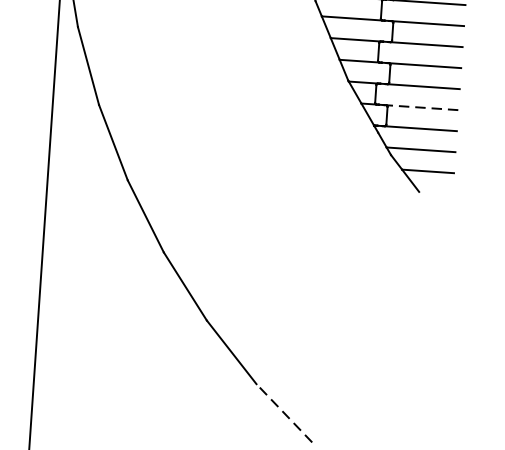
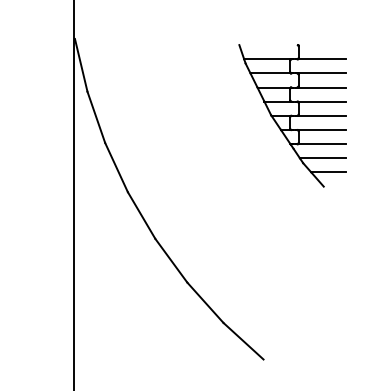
line: (421, 108) -> (321, 130), dashed -> solid
line: (284, 412) -> (243, 340), dashed -> solid

